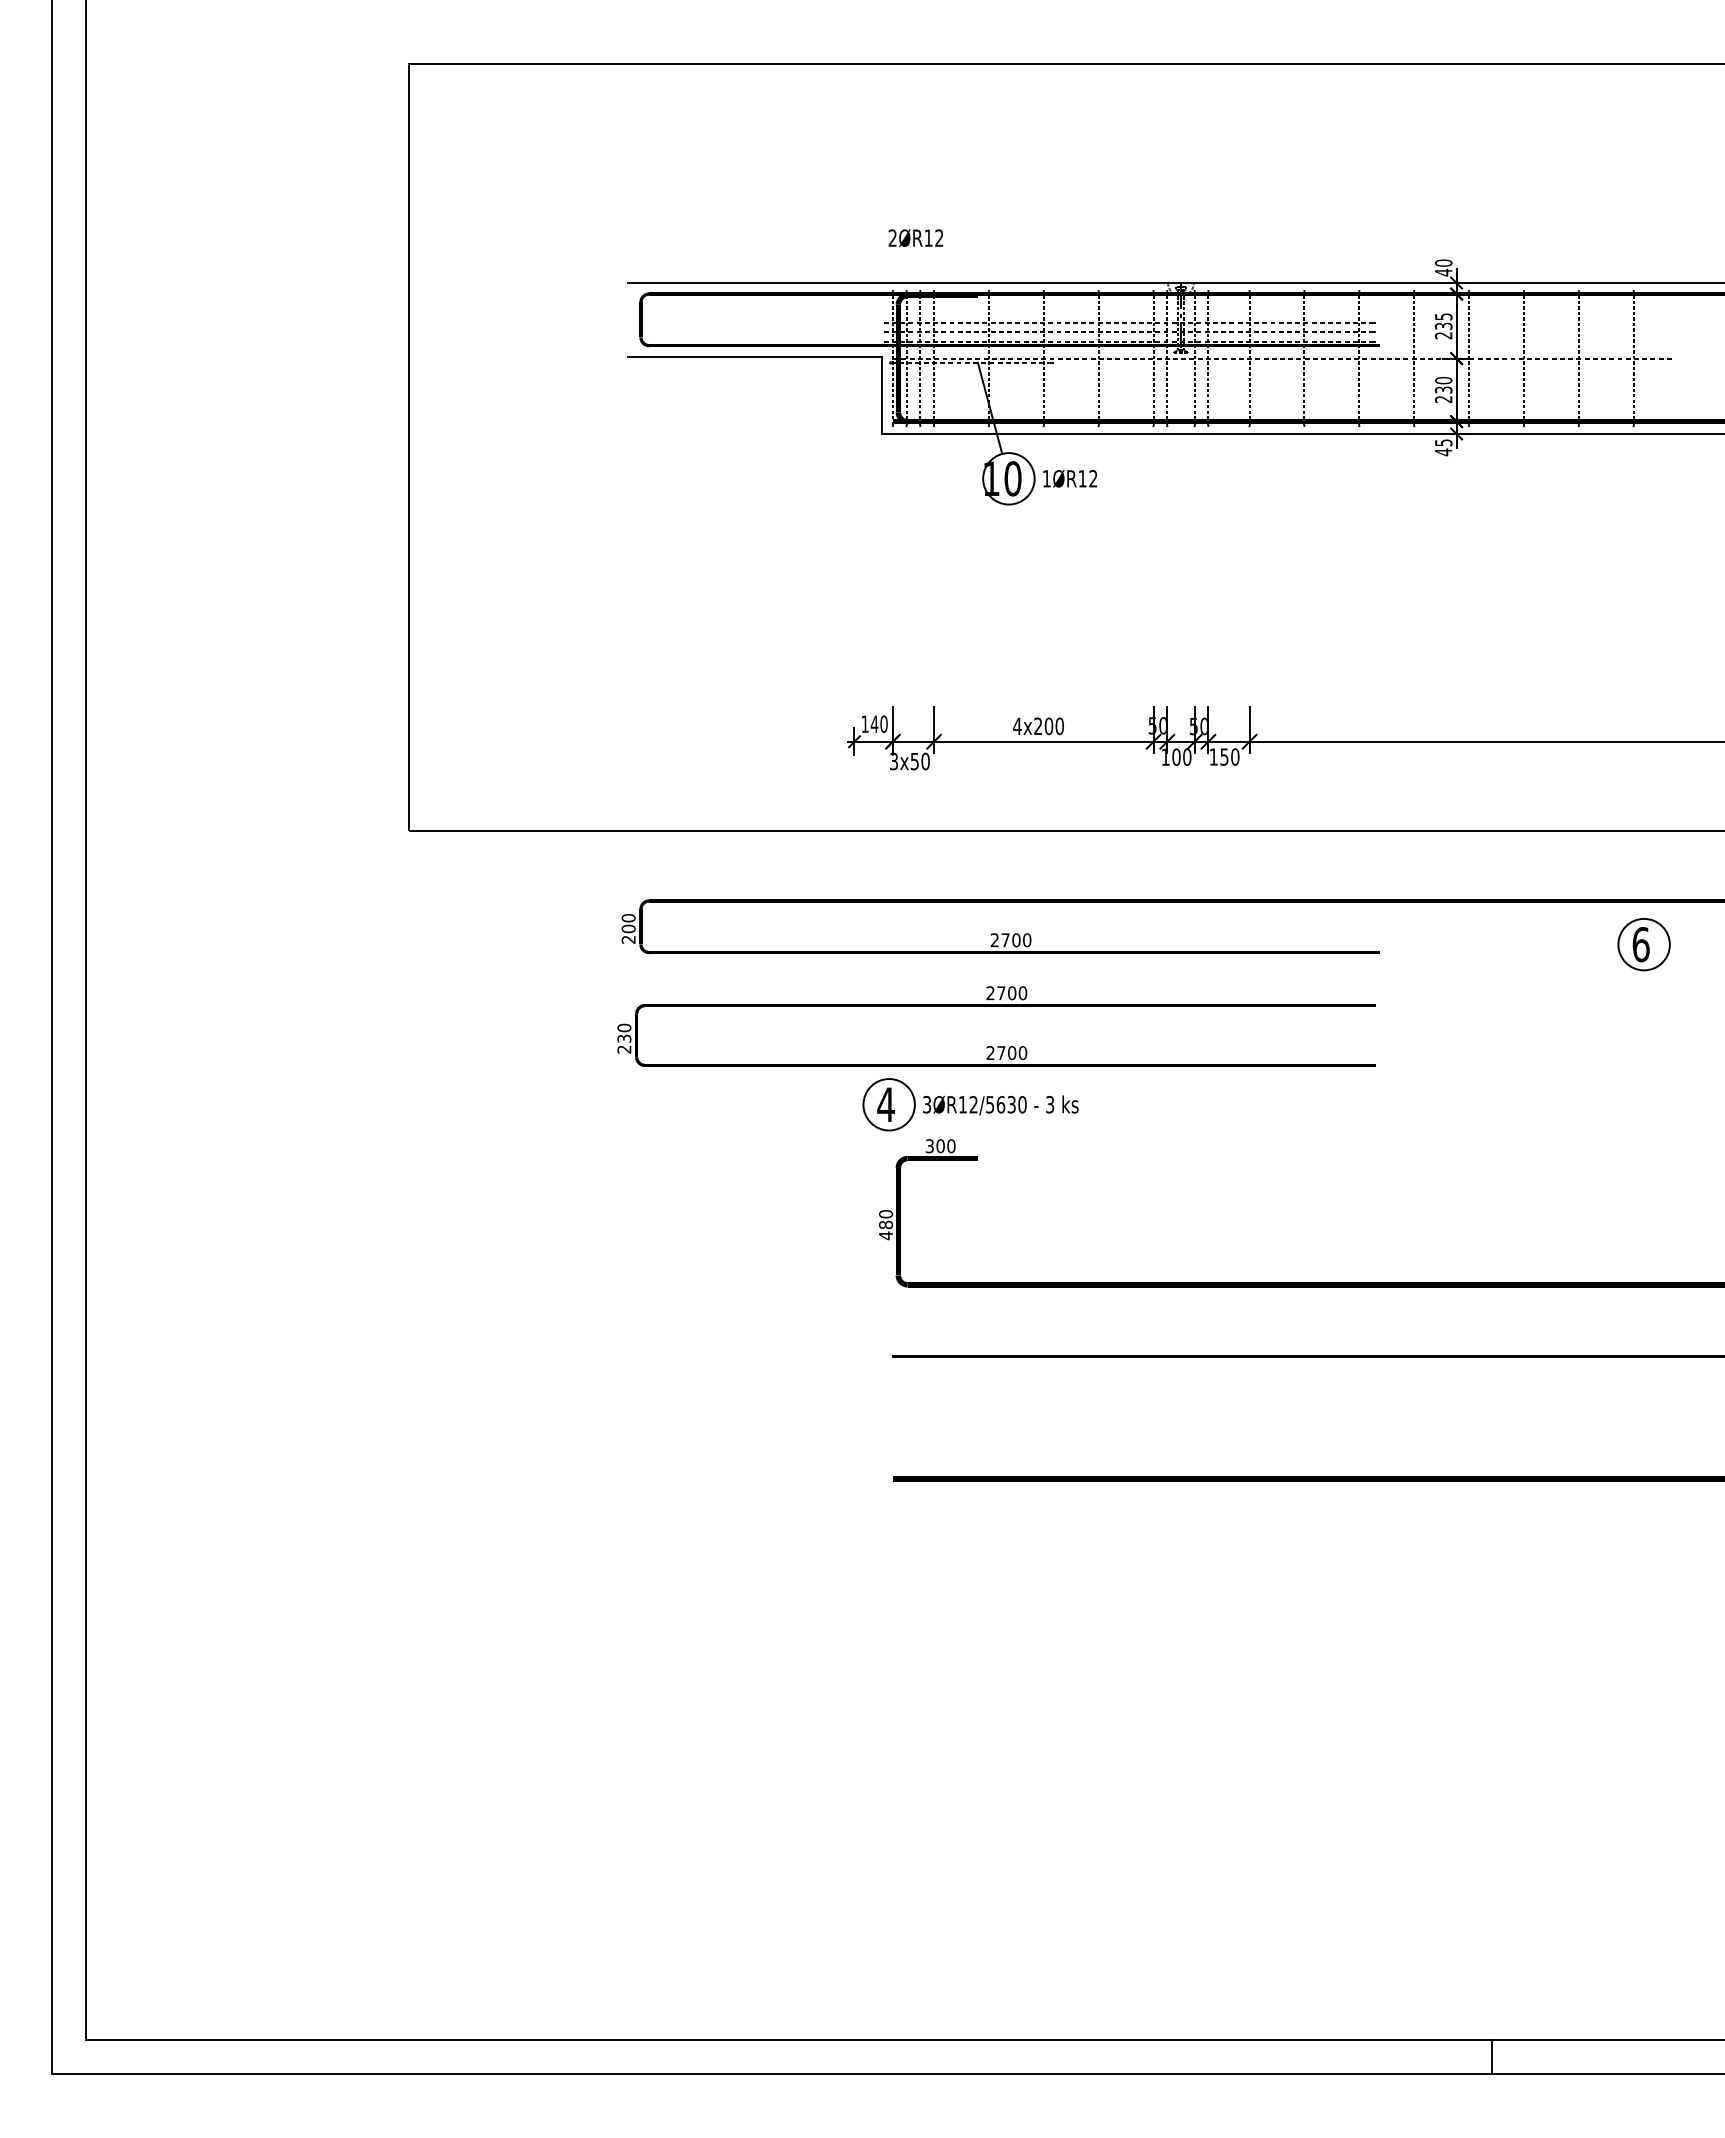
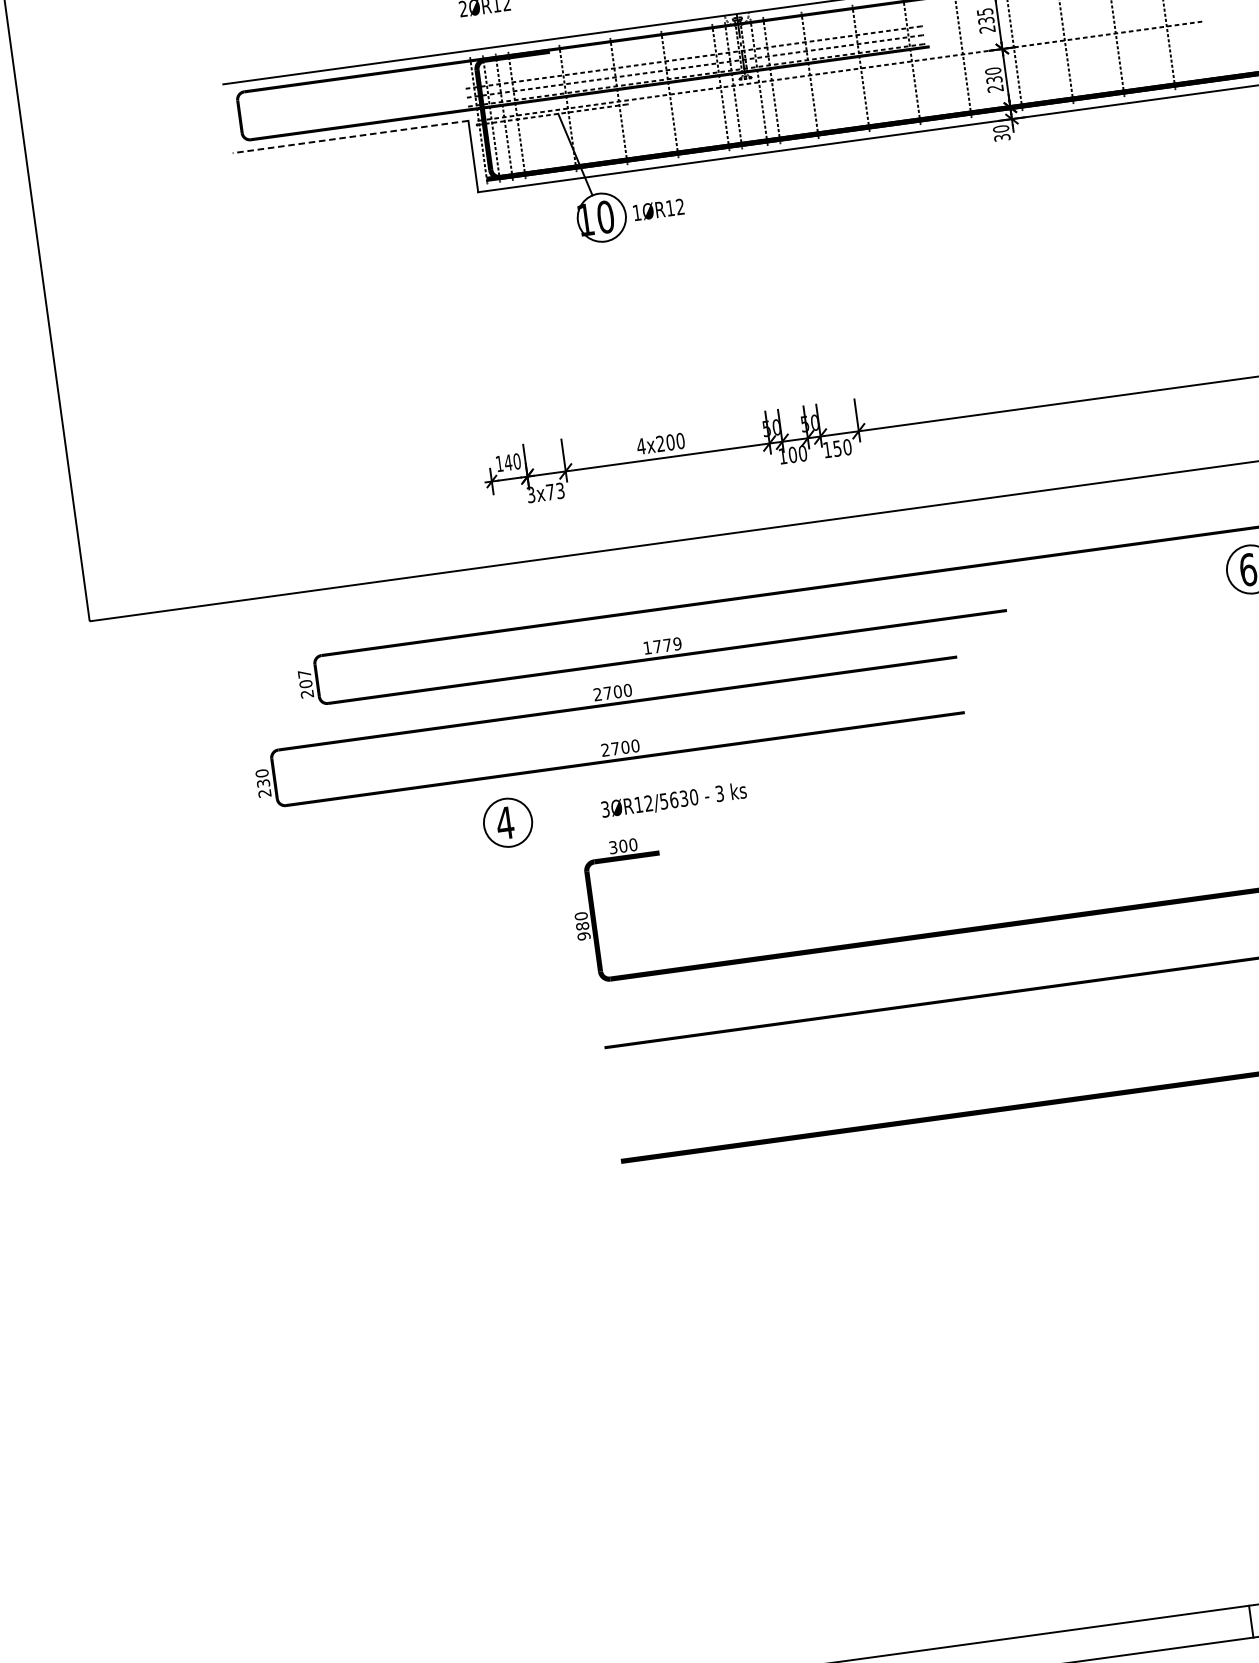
line: (755, 357) -> (351, 137), solid -> dashed
text: (1443, 447) -> (1001, 133), 45 -> 30
text: (919, 761) -> (554, 491), 3x50 -> 3x73
text: (628, 918) -> (304, 674), 200 -> 207
text: (1010, 940) -> (662, 646), 2700 -> 1779
text: (996, 1026) -> (607, 724), moved
part: (888, 1104) -> (507, 822), moved
text: (886, 1235) -> (584, 936), 480 -> 980

